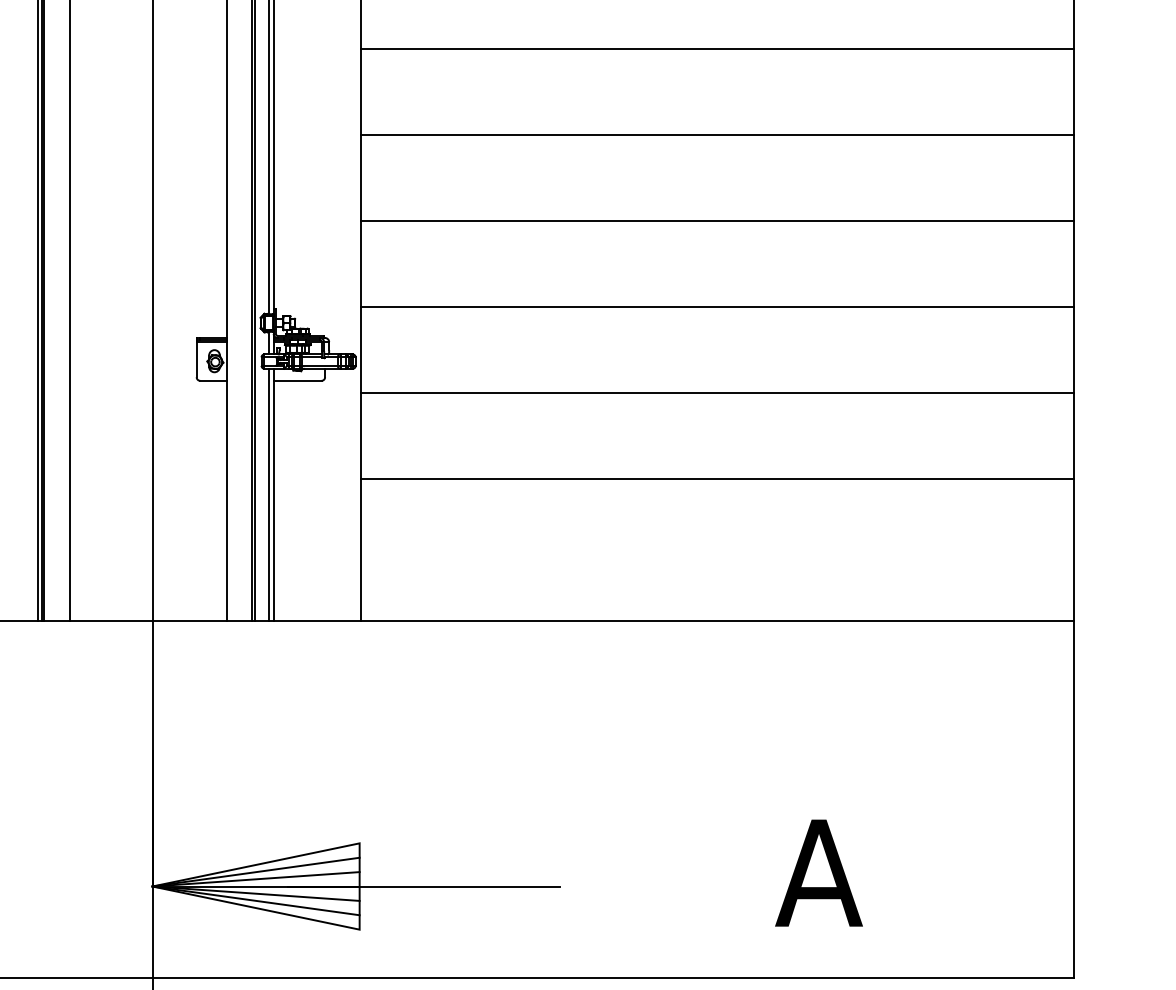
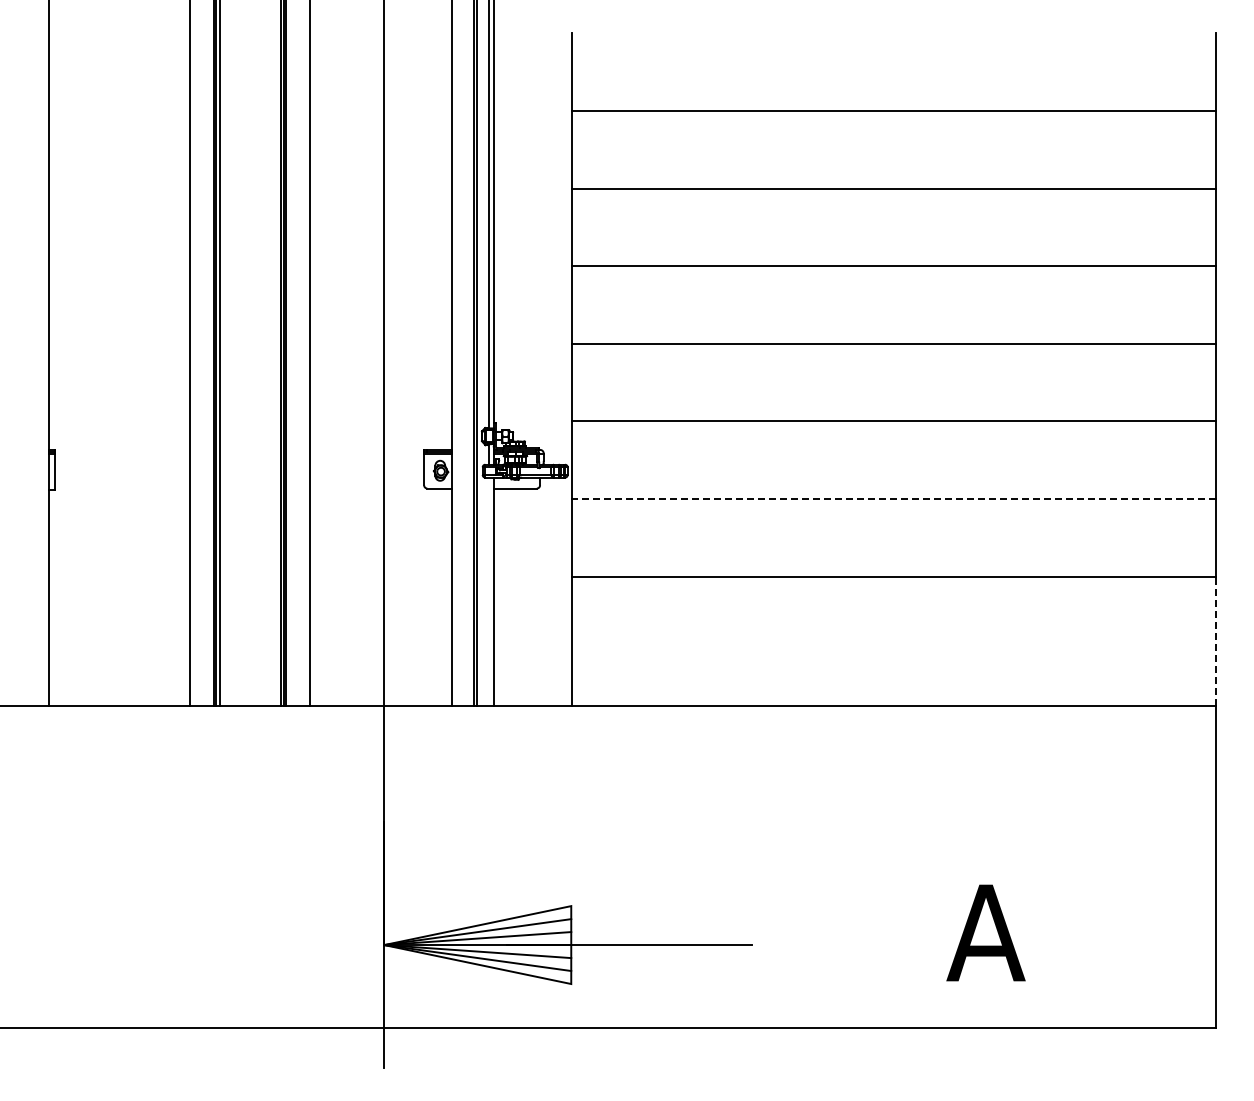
line: (716, 392) -> (893, 499), solid -> dashed
line: (269, 494) -> (489, 591), removed
line: (1074, 549) -> (1216, 640), solid -> dashed

